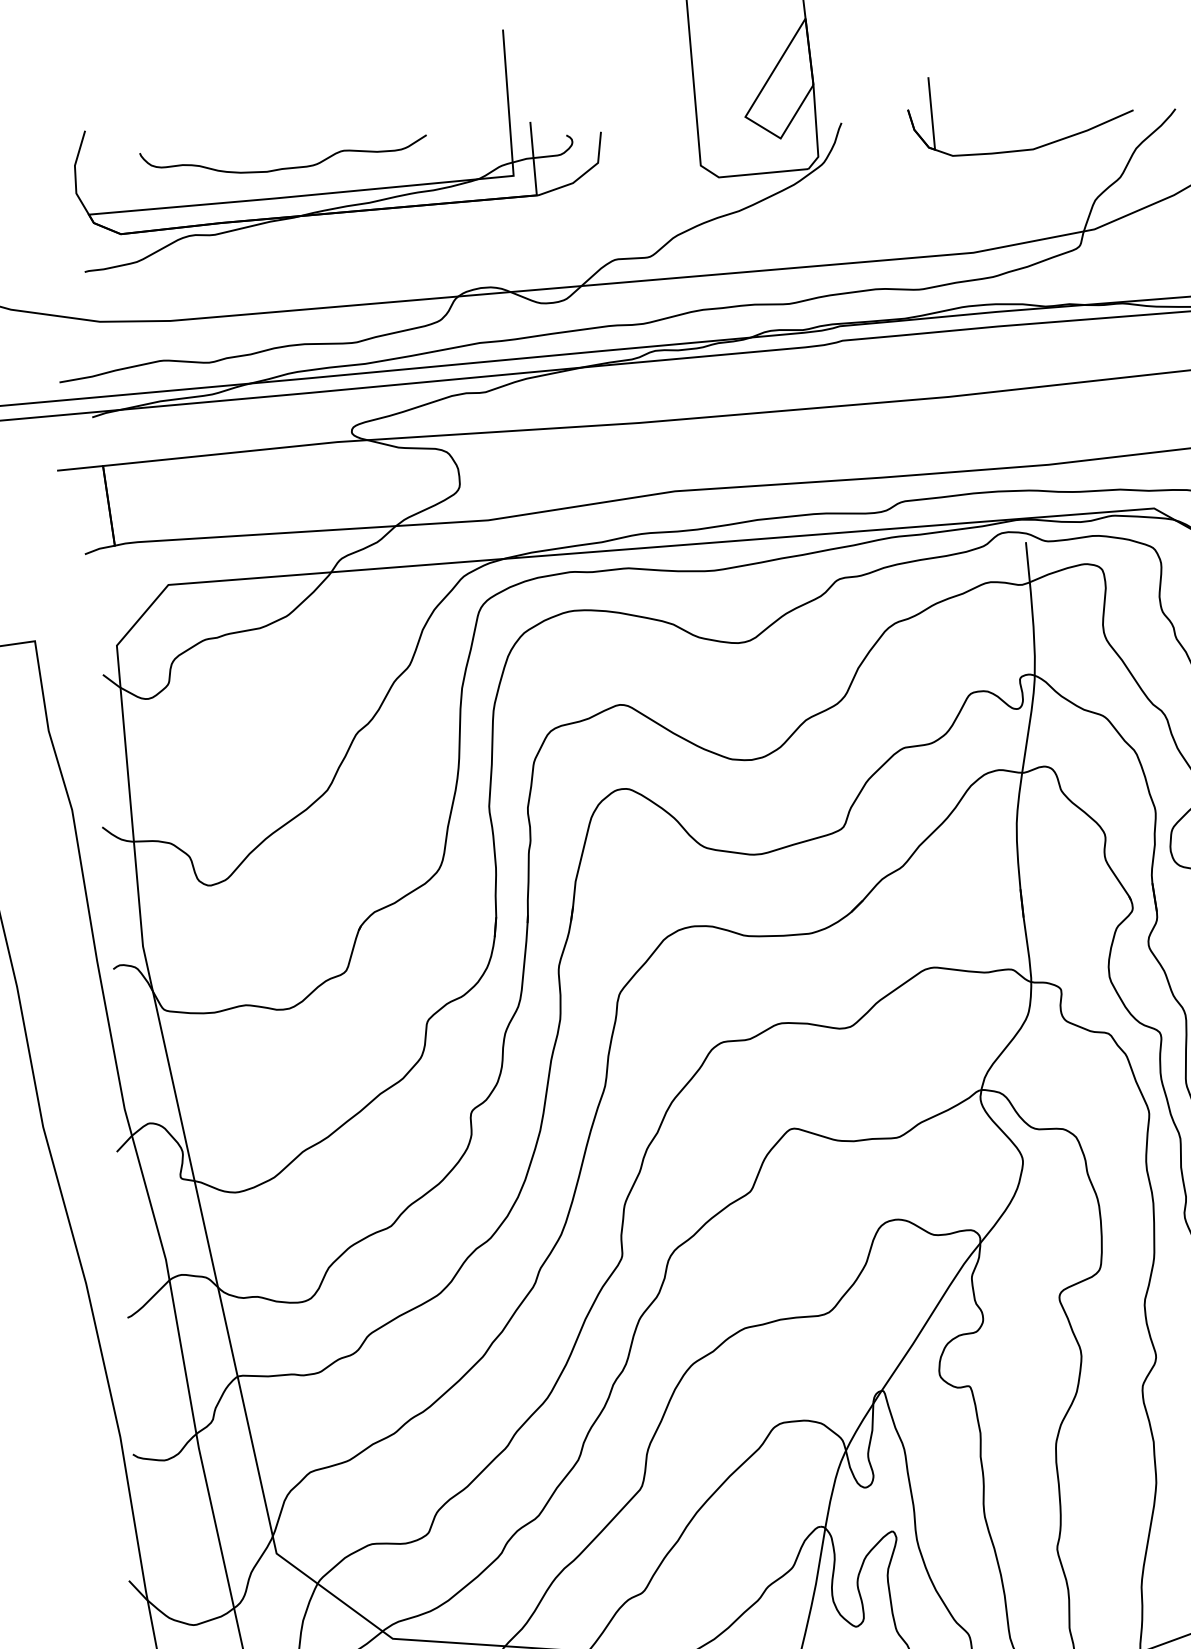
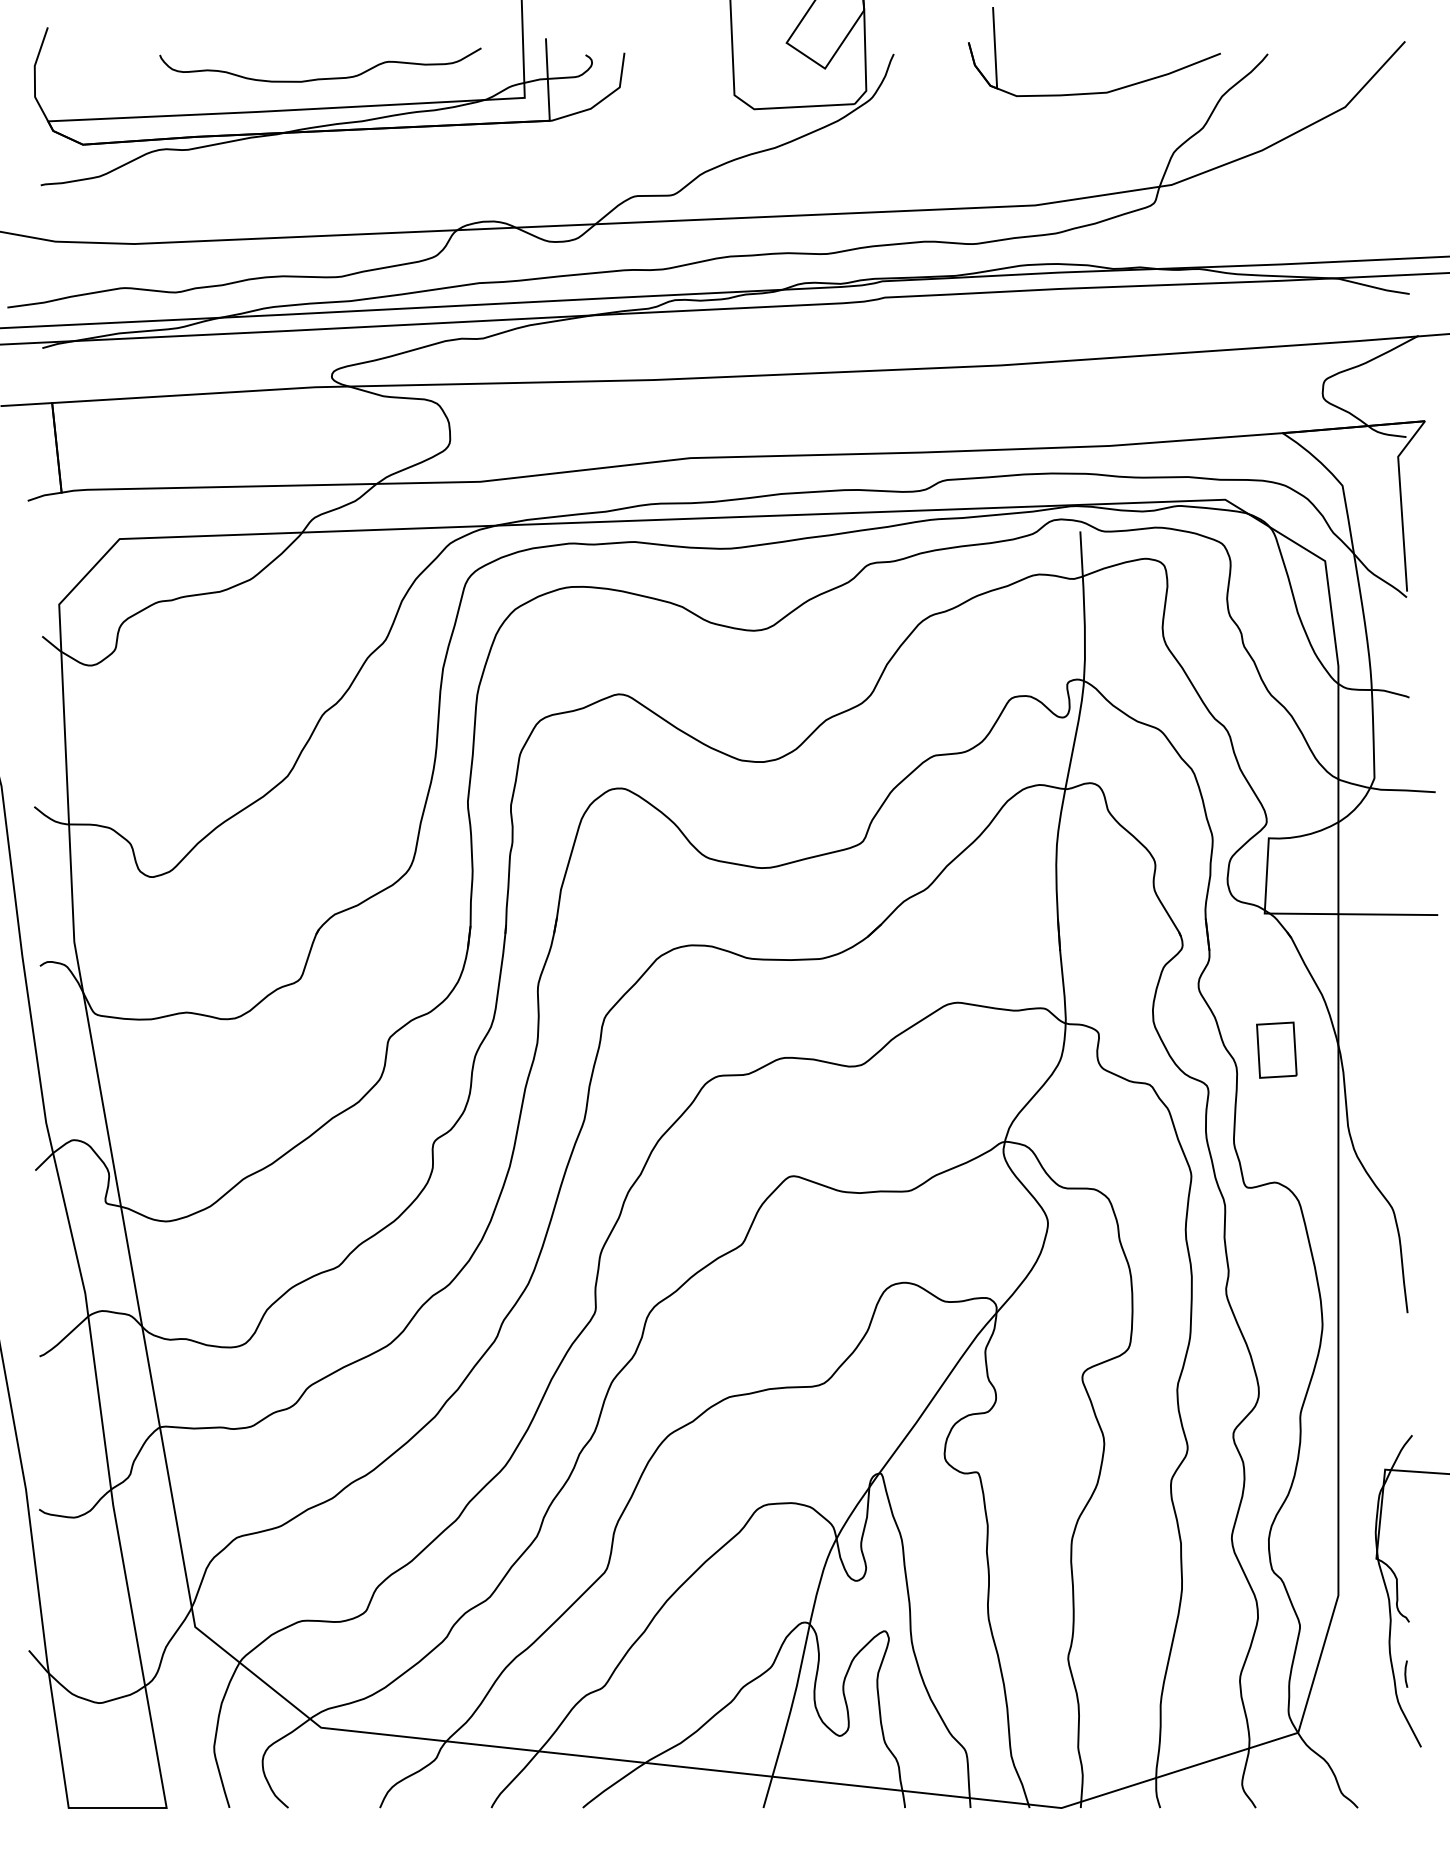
curve: (284, 168) -> (320, 78), moved

